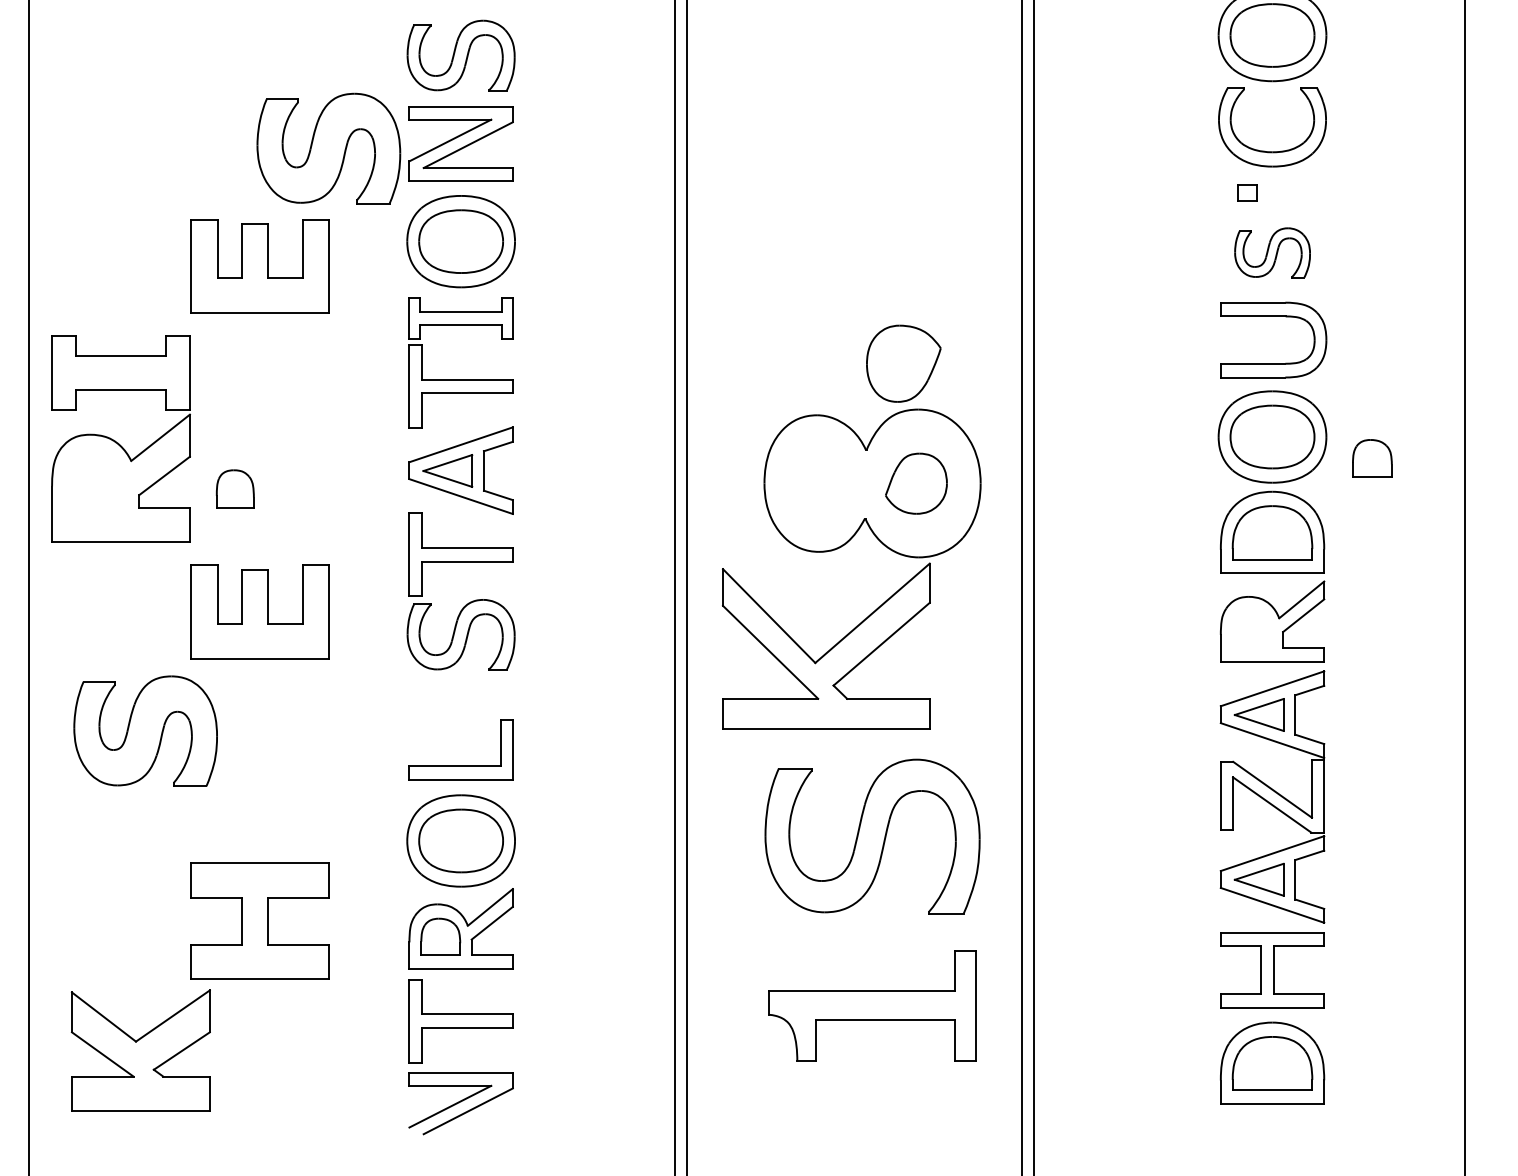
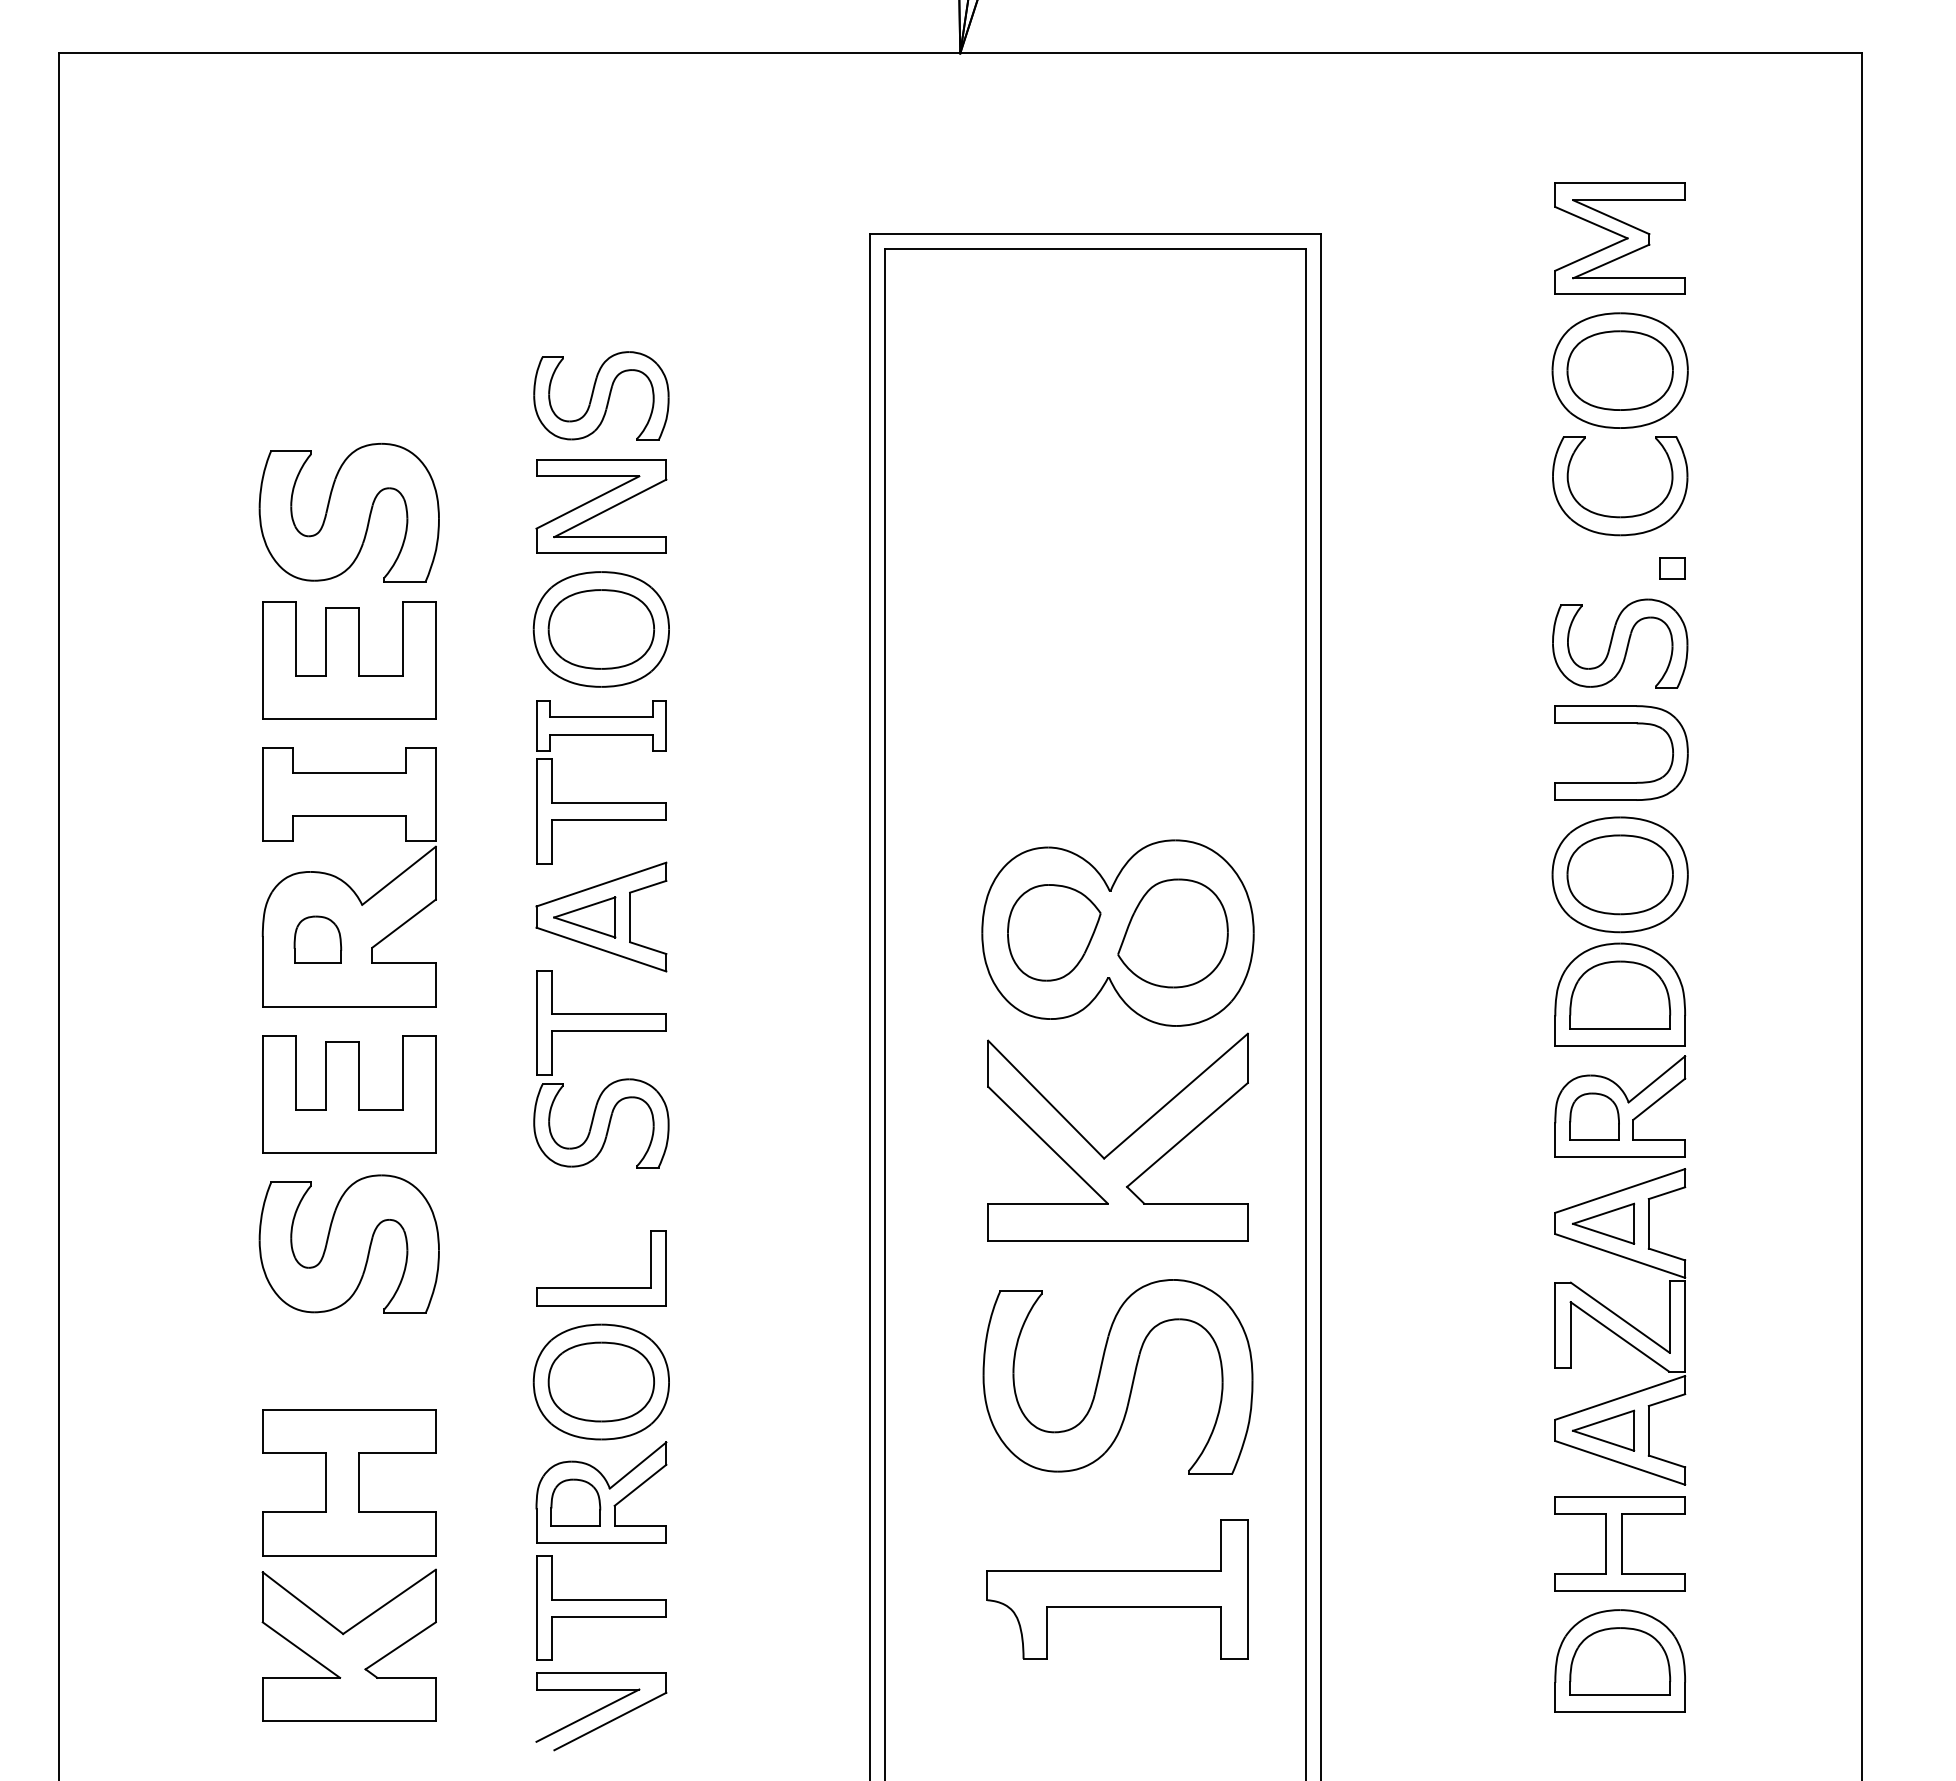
part: (328, 148) -> (348, 512), moved
part: (1247, 193) -> (1672, 568), moved
part: (1272, 252) -> (1620, 643), size x1.43
part: (904, 363) -> (1054, 932), moved
part: (120, 439) -> (348, 877), moved
part: (1372, 458) -> (1594, 1116), moved
part: (915, 483) -> (1172, 933), size x1.43
part: (829, 649) -> (1122, 1141), moved
part: (145, 730) -> (348, 1243), moved
part: (140, 1049) -> (348, 1644), moved

